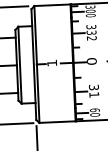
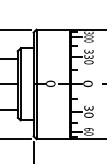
text: (91, 38) -> (88, 62), 332 -> 330
text: (51, 62) -> (50, 83), 1 -> 0
text: (93, 94) -> (88, 114), 31 -> 30

